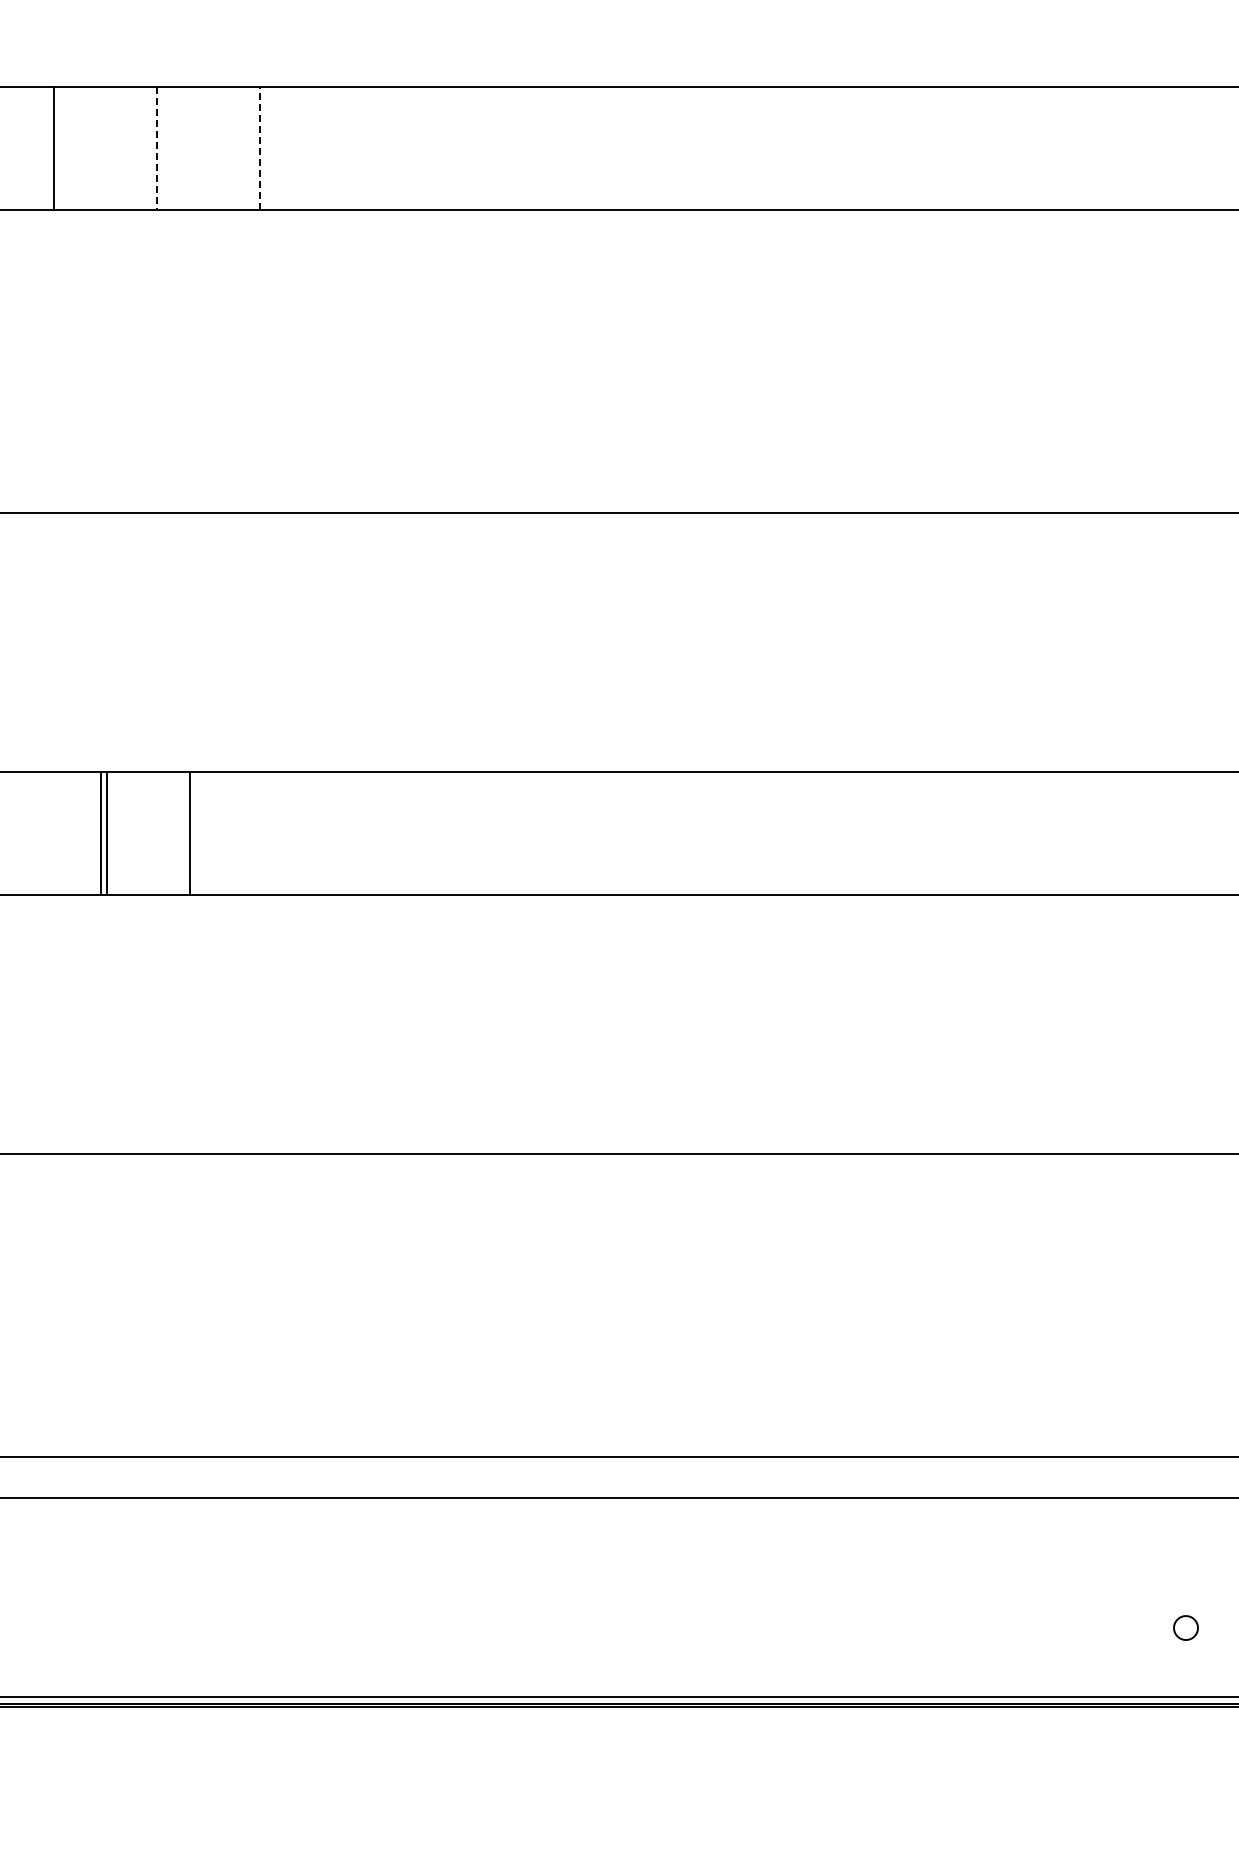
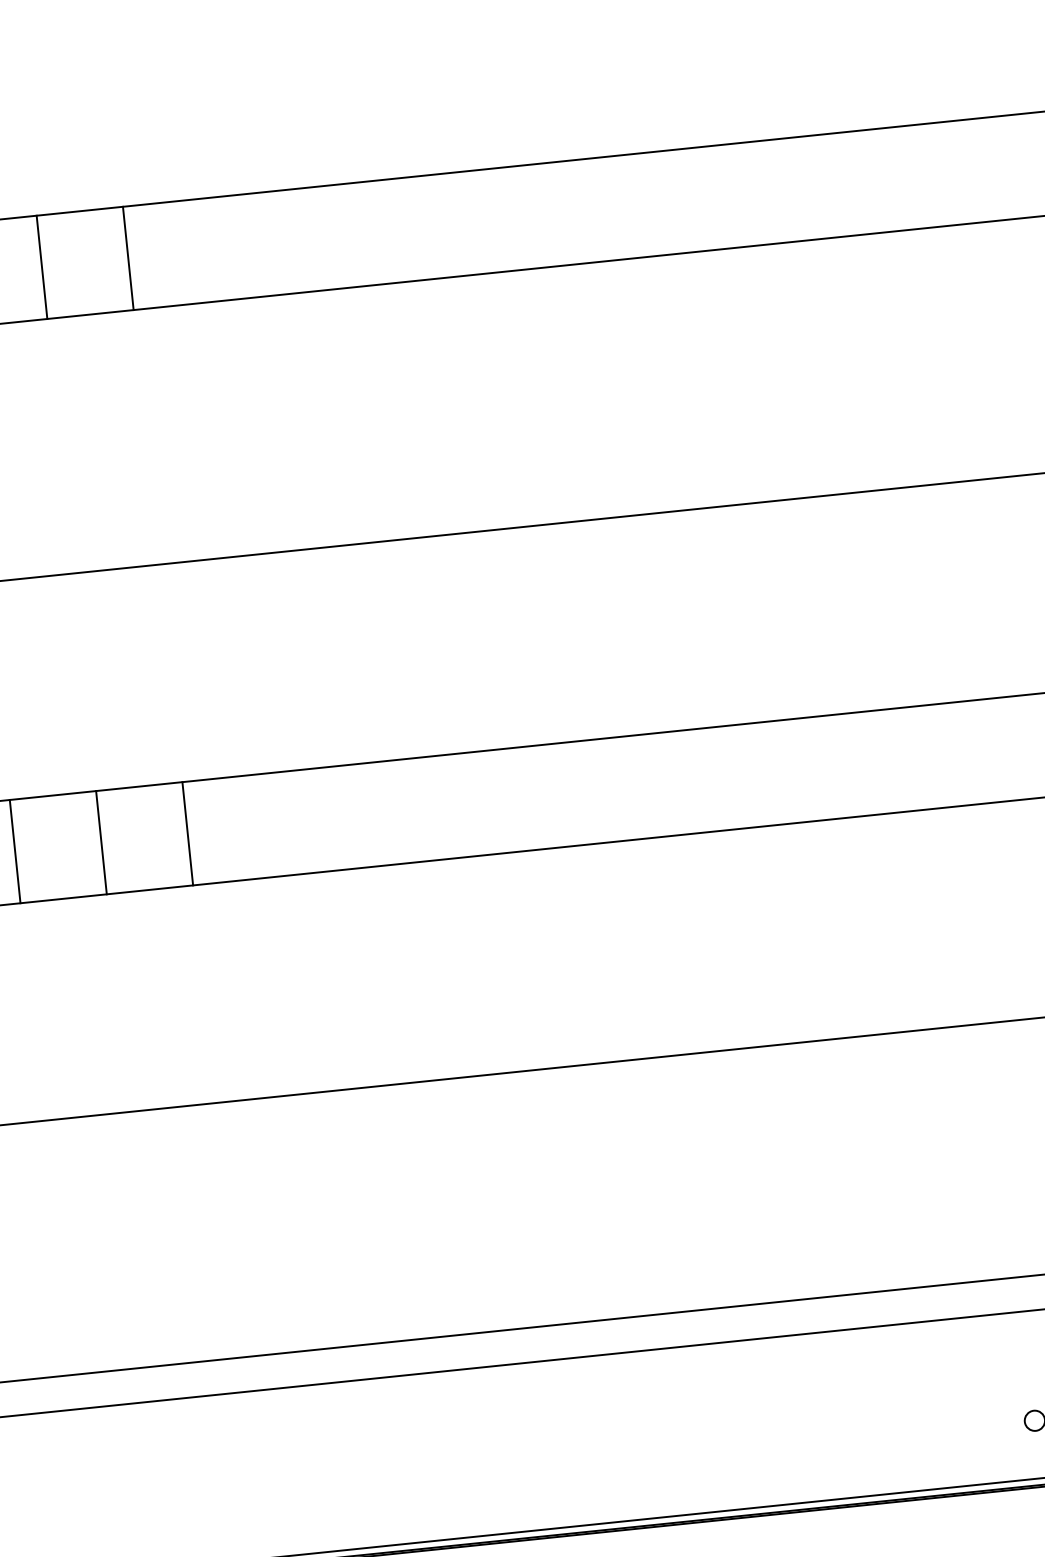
line: (259, 148) -> (127, 258), dashed -> solid
line: (157, 149) -> (42, 267), dashed -> solid
line: (101, 833) -> (101, 842), moved
line: (107, 833) -> (15, 851), moved
line: (189, 833) -> (187, 833), moved

